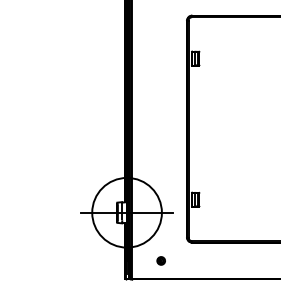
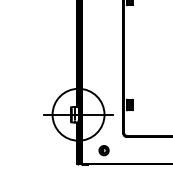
part: (160, 260) -> (103, 150), size x1.6

